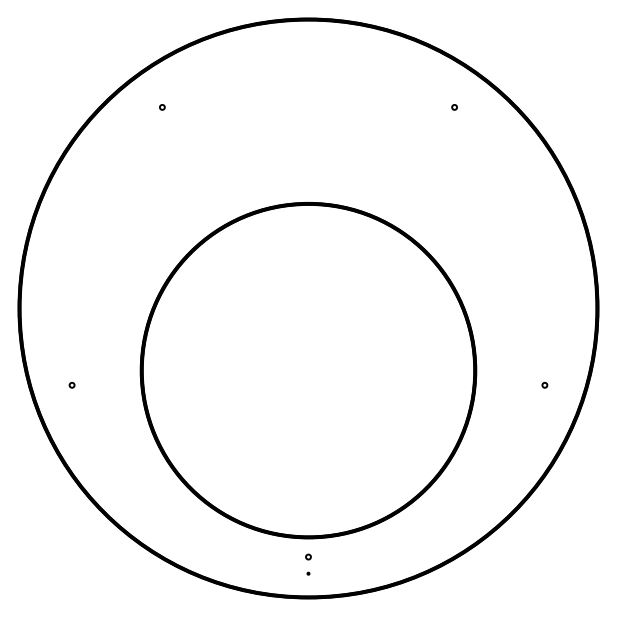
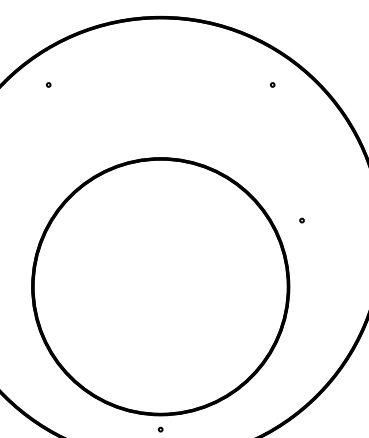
circle: (544, 385) -> (301, 220), moved

